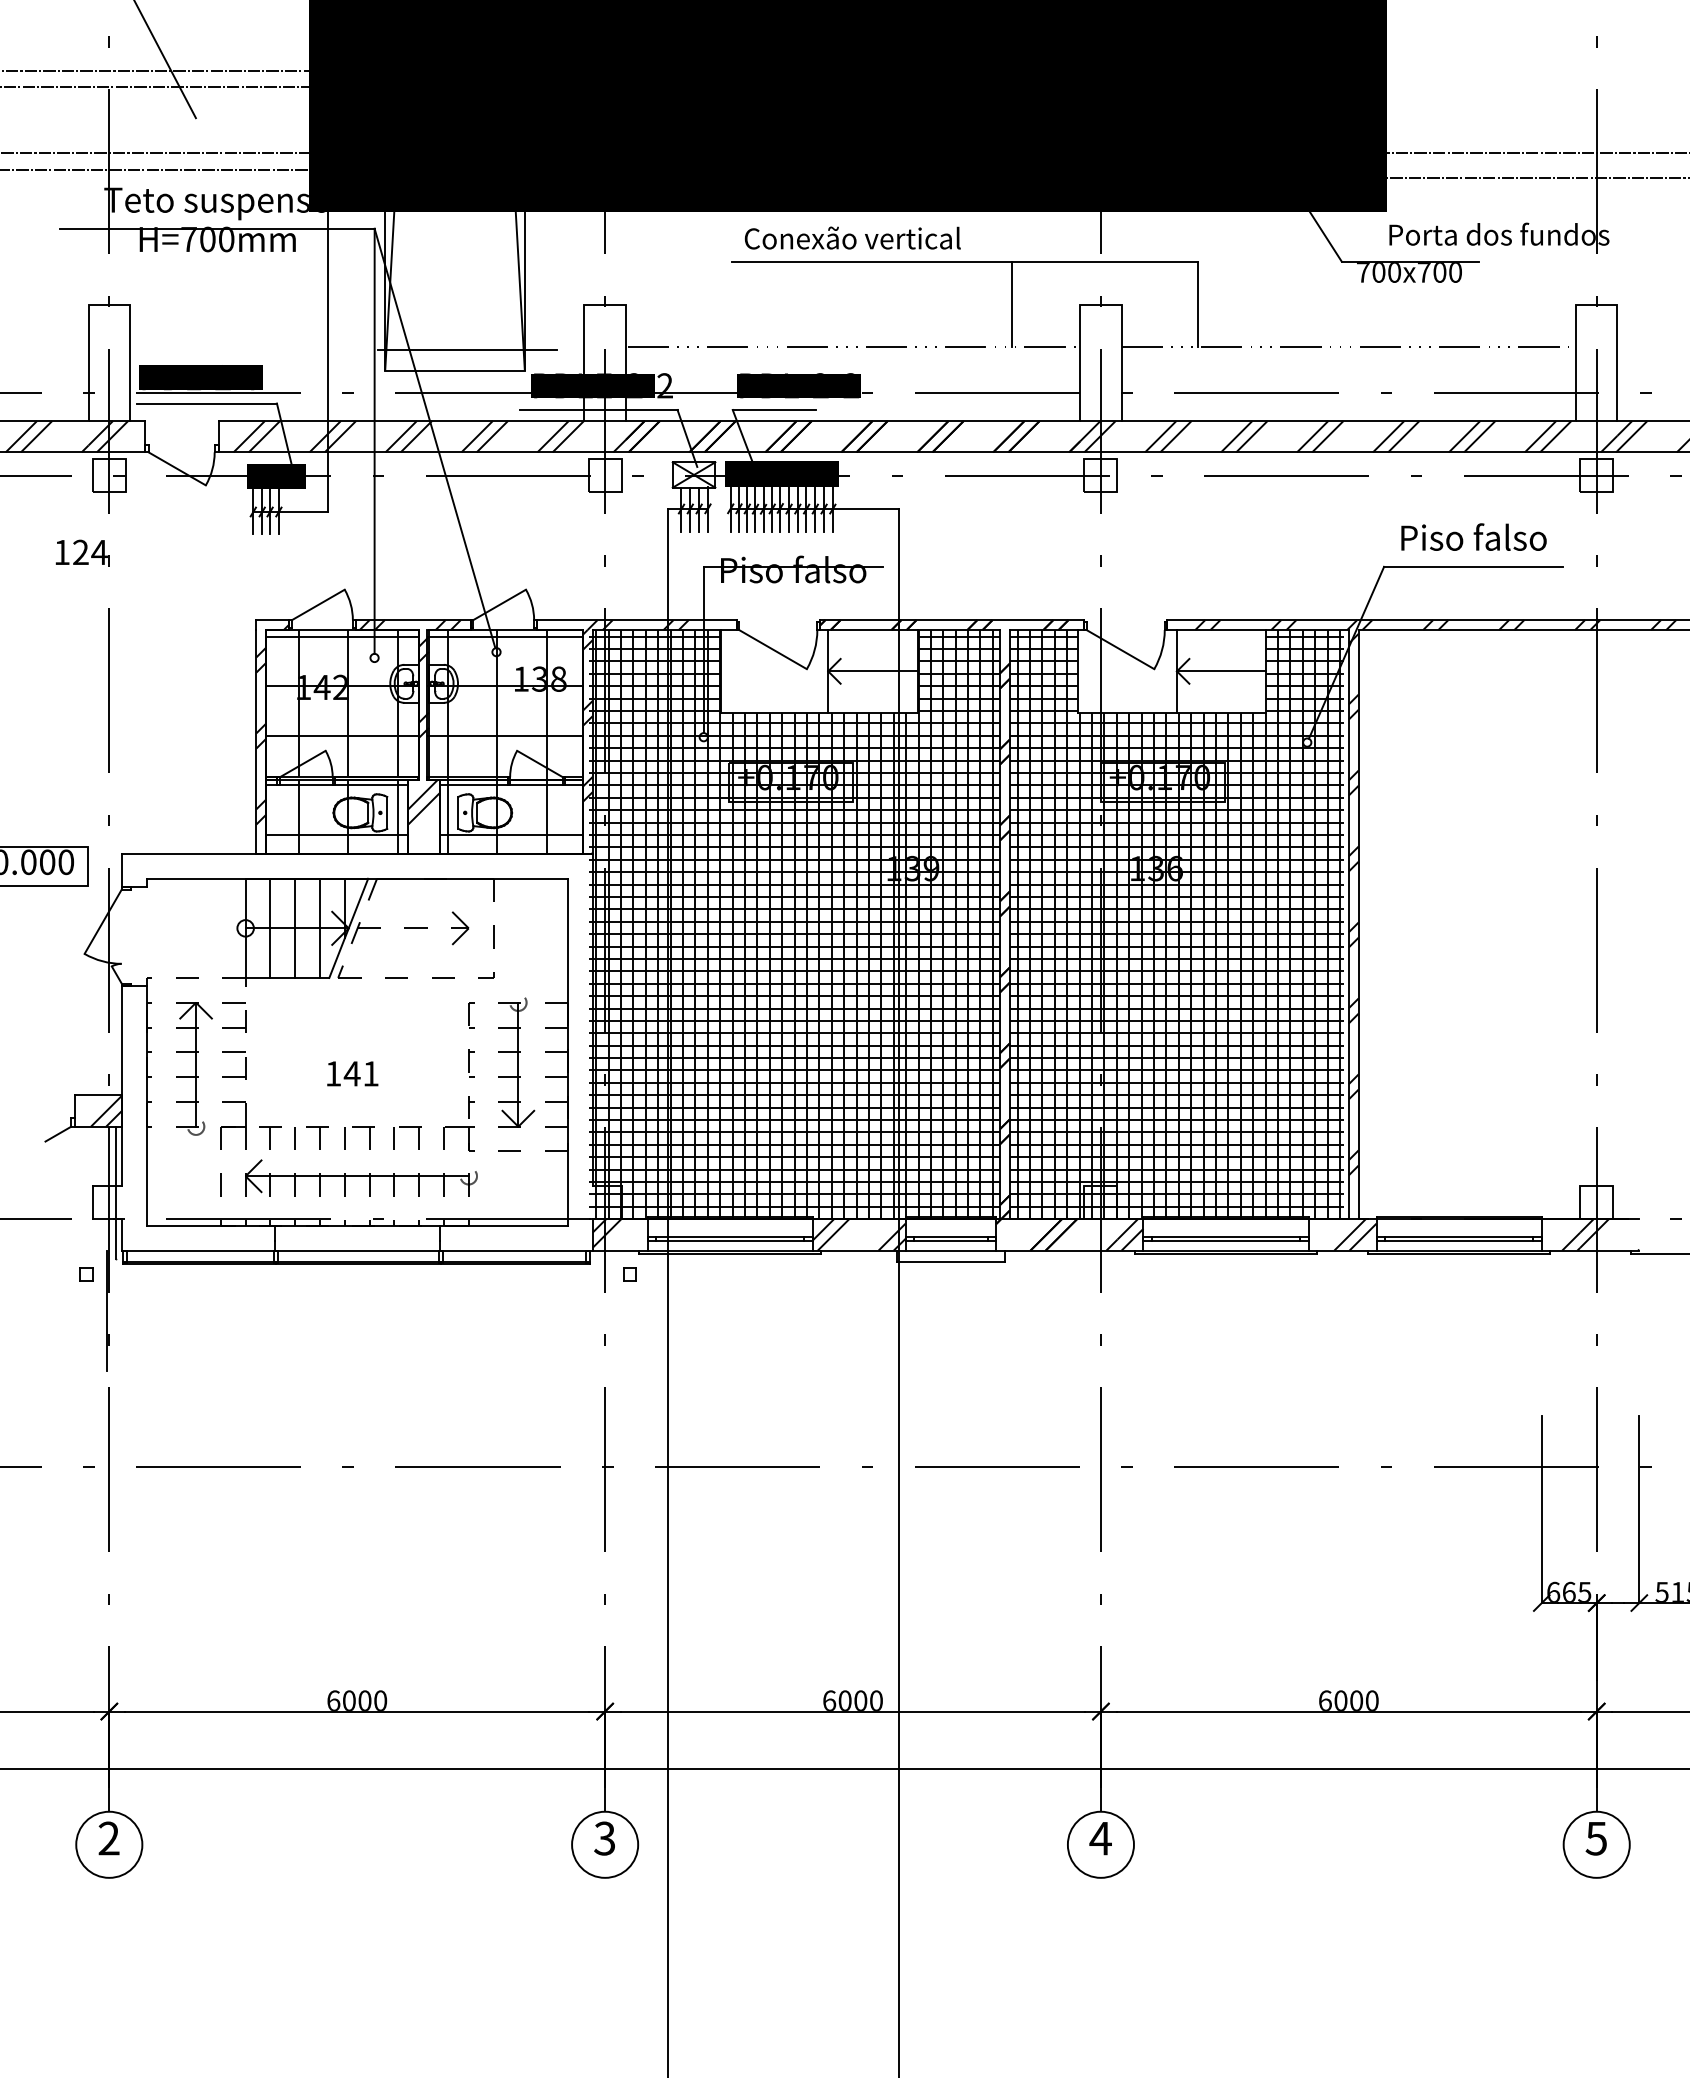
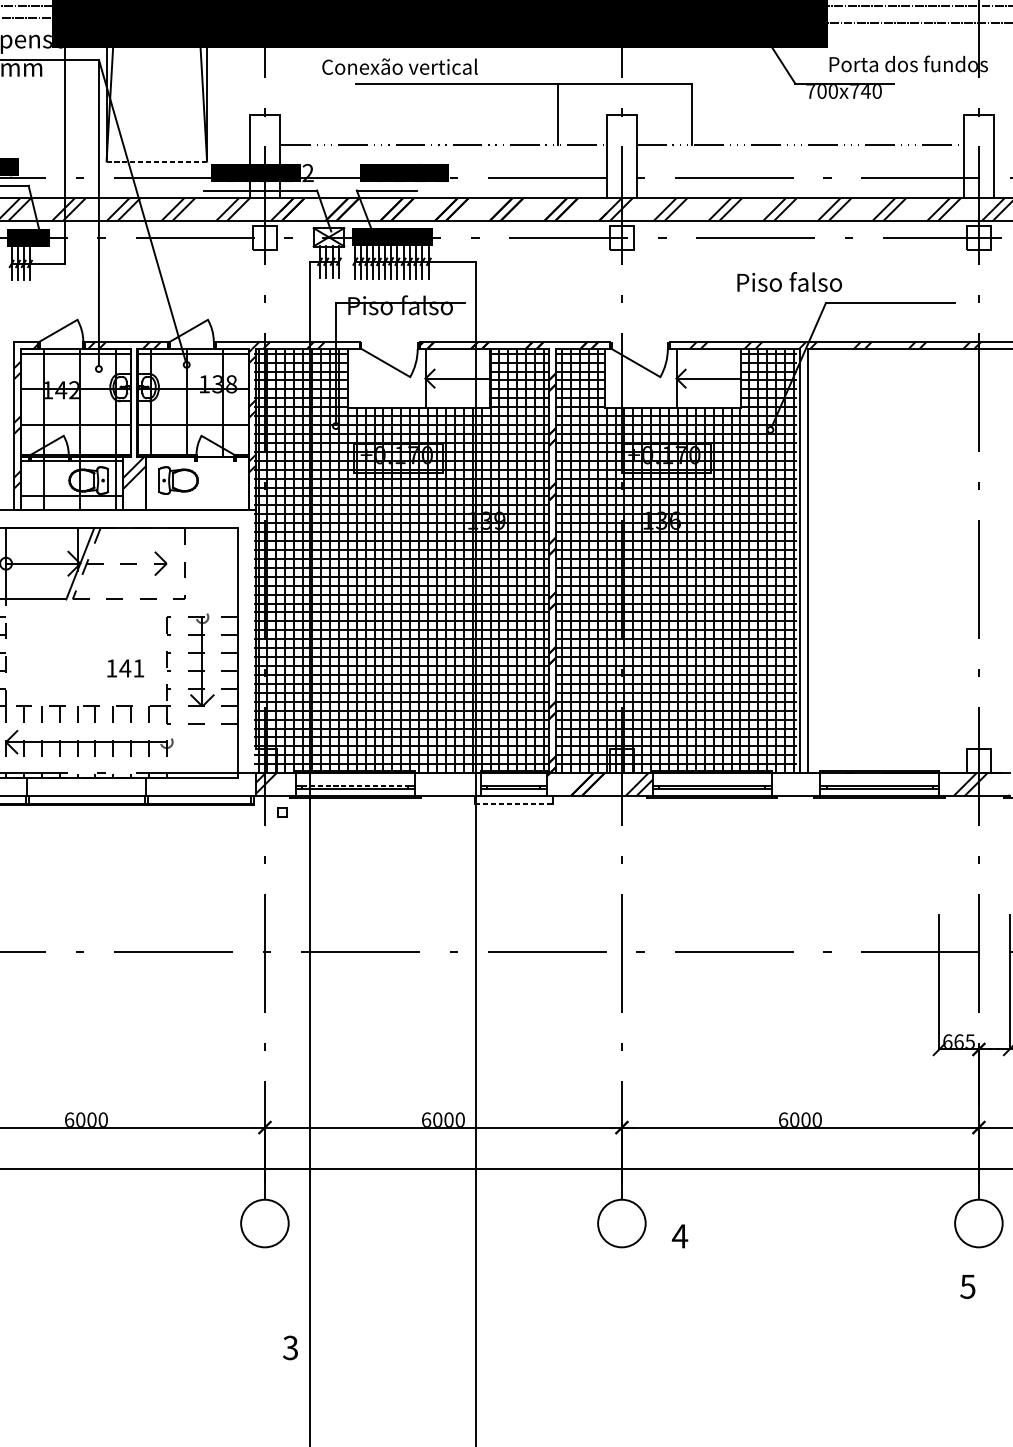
text: (852, 237) -> (399, 66), moved
text: (1439, 272) -> (865, 91), 700 -> 740
line: (466, 349) -> (165, 146), removed
line: (455, 371) -> (157, 162), solid -> dashed
text: (1473, 536) -> (789, 281), moved
hatch: (424, 686) -> (134, 389), removed
hatch: (510, 816) -> (196, 483), removed
hatch: (1353, 904) -> (803, 546), removed
line: (270, 927) -> (23, 563), removed
line: (295, 927) -> (41, 563), removed
line: (320, 927) -> (59, 563), removed
text: (352, 1073) -> (125, 668), moved
hatch: (858, 1234) -> (447, 784), removed
hatch: (1355, 1234) -> (805, 784), removed
line: (730, 1236) -> (355, 785), solid -> dashed
line: (950, 1262) -> (513, 804), solid -> dashed
text: (604, 1838) -> (290, 1347), moved
text: (1100, 1838) -> (679, 1236), moved
text: (1595, 1838) -> (967, 1286), moved

